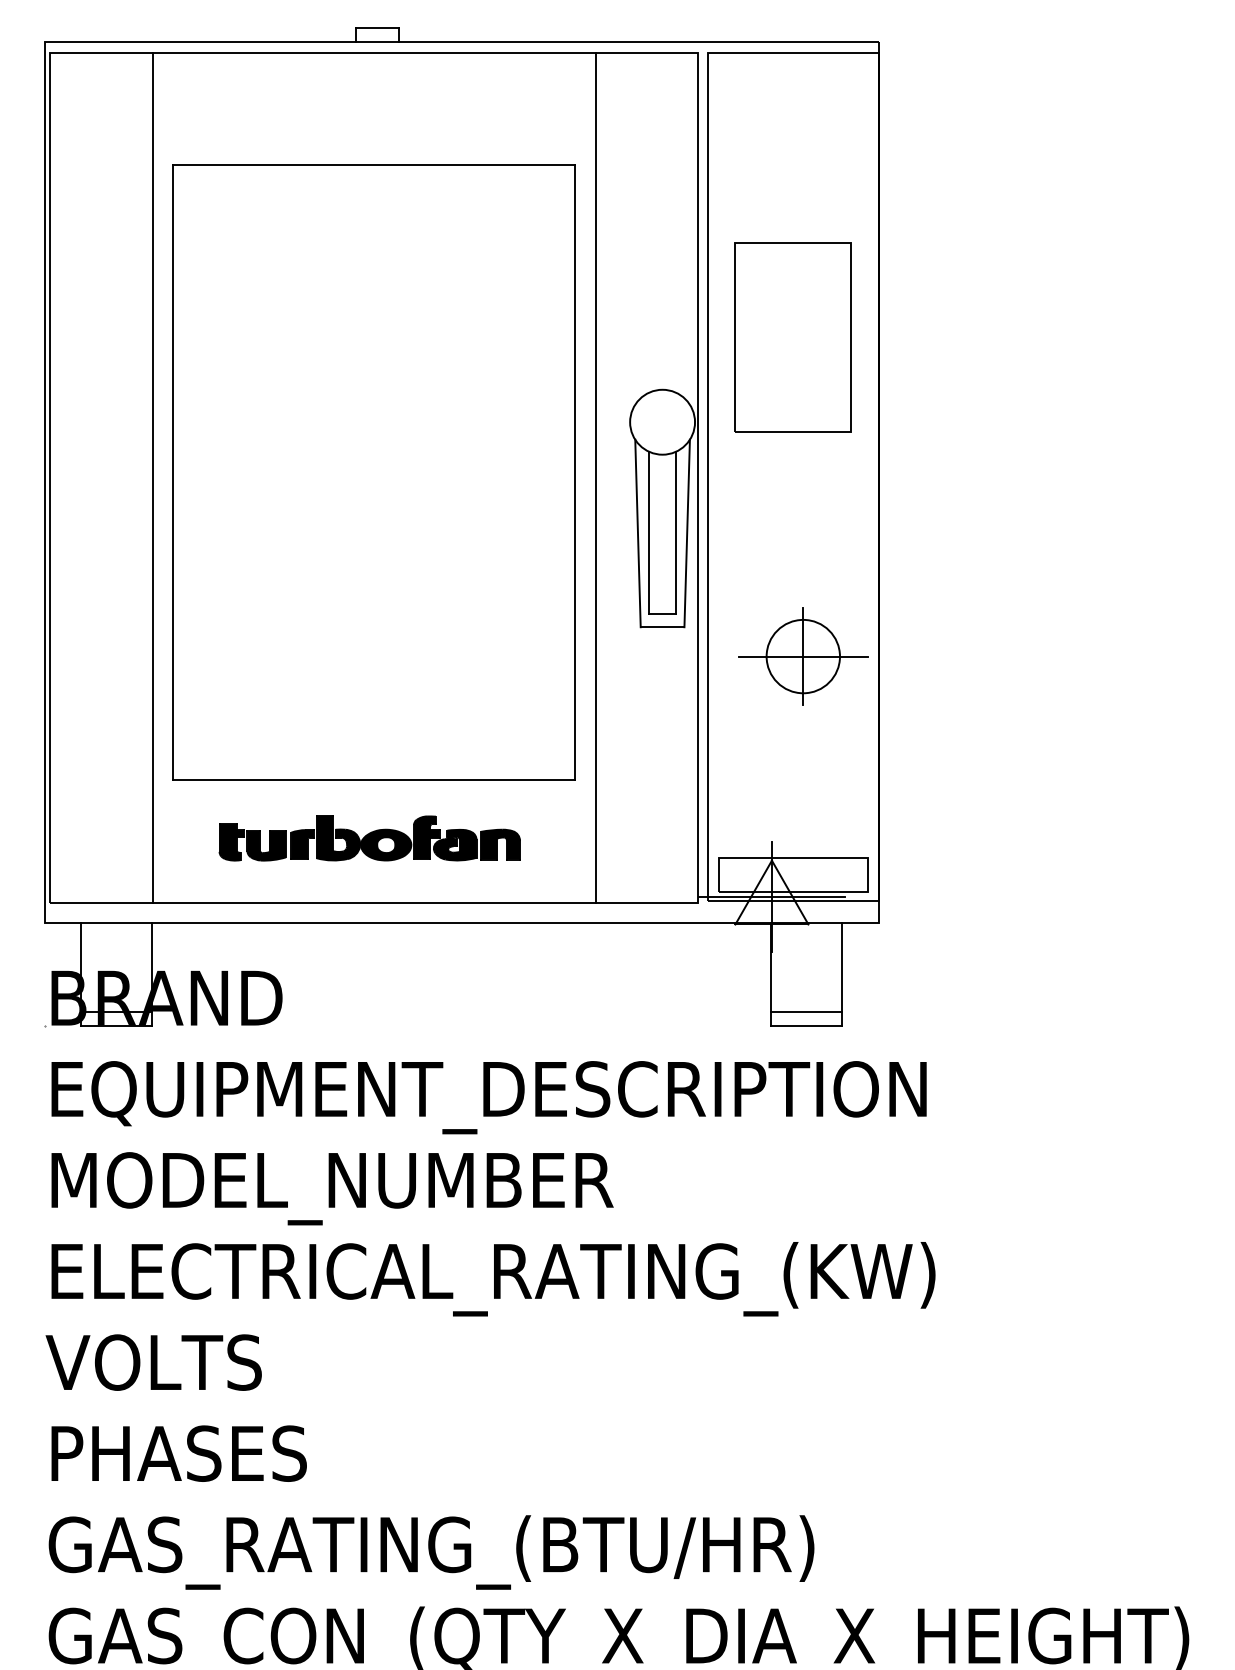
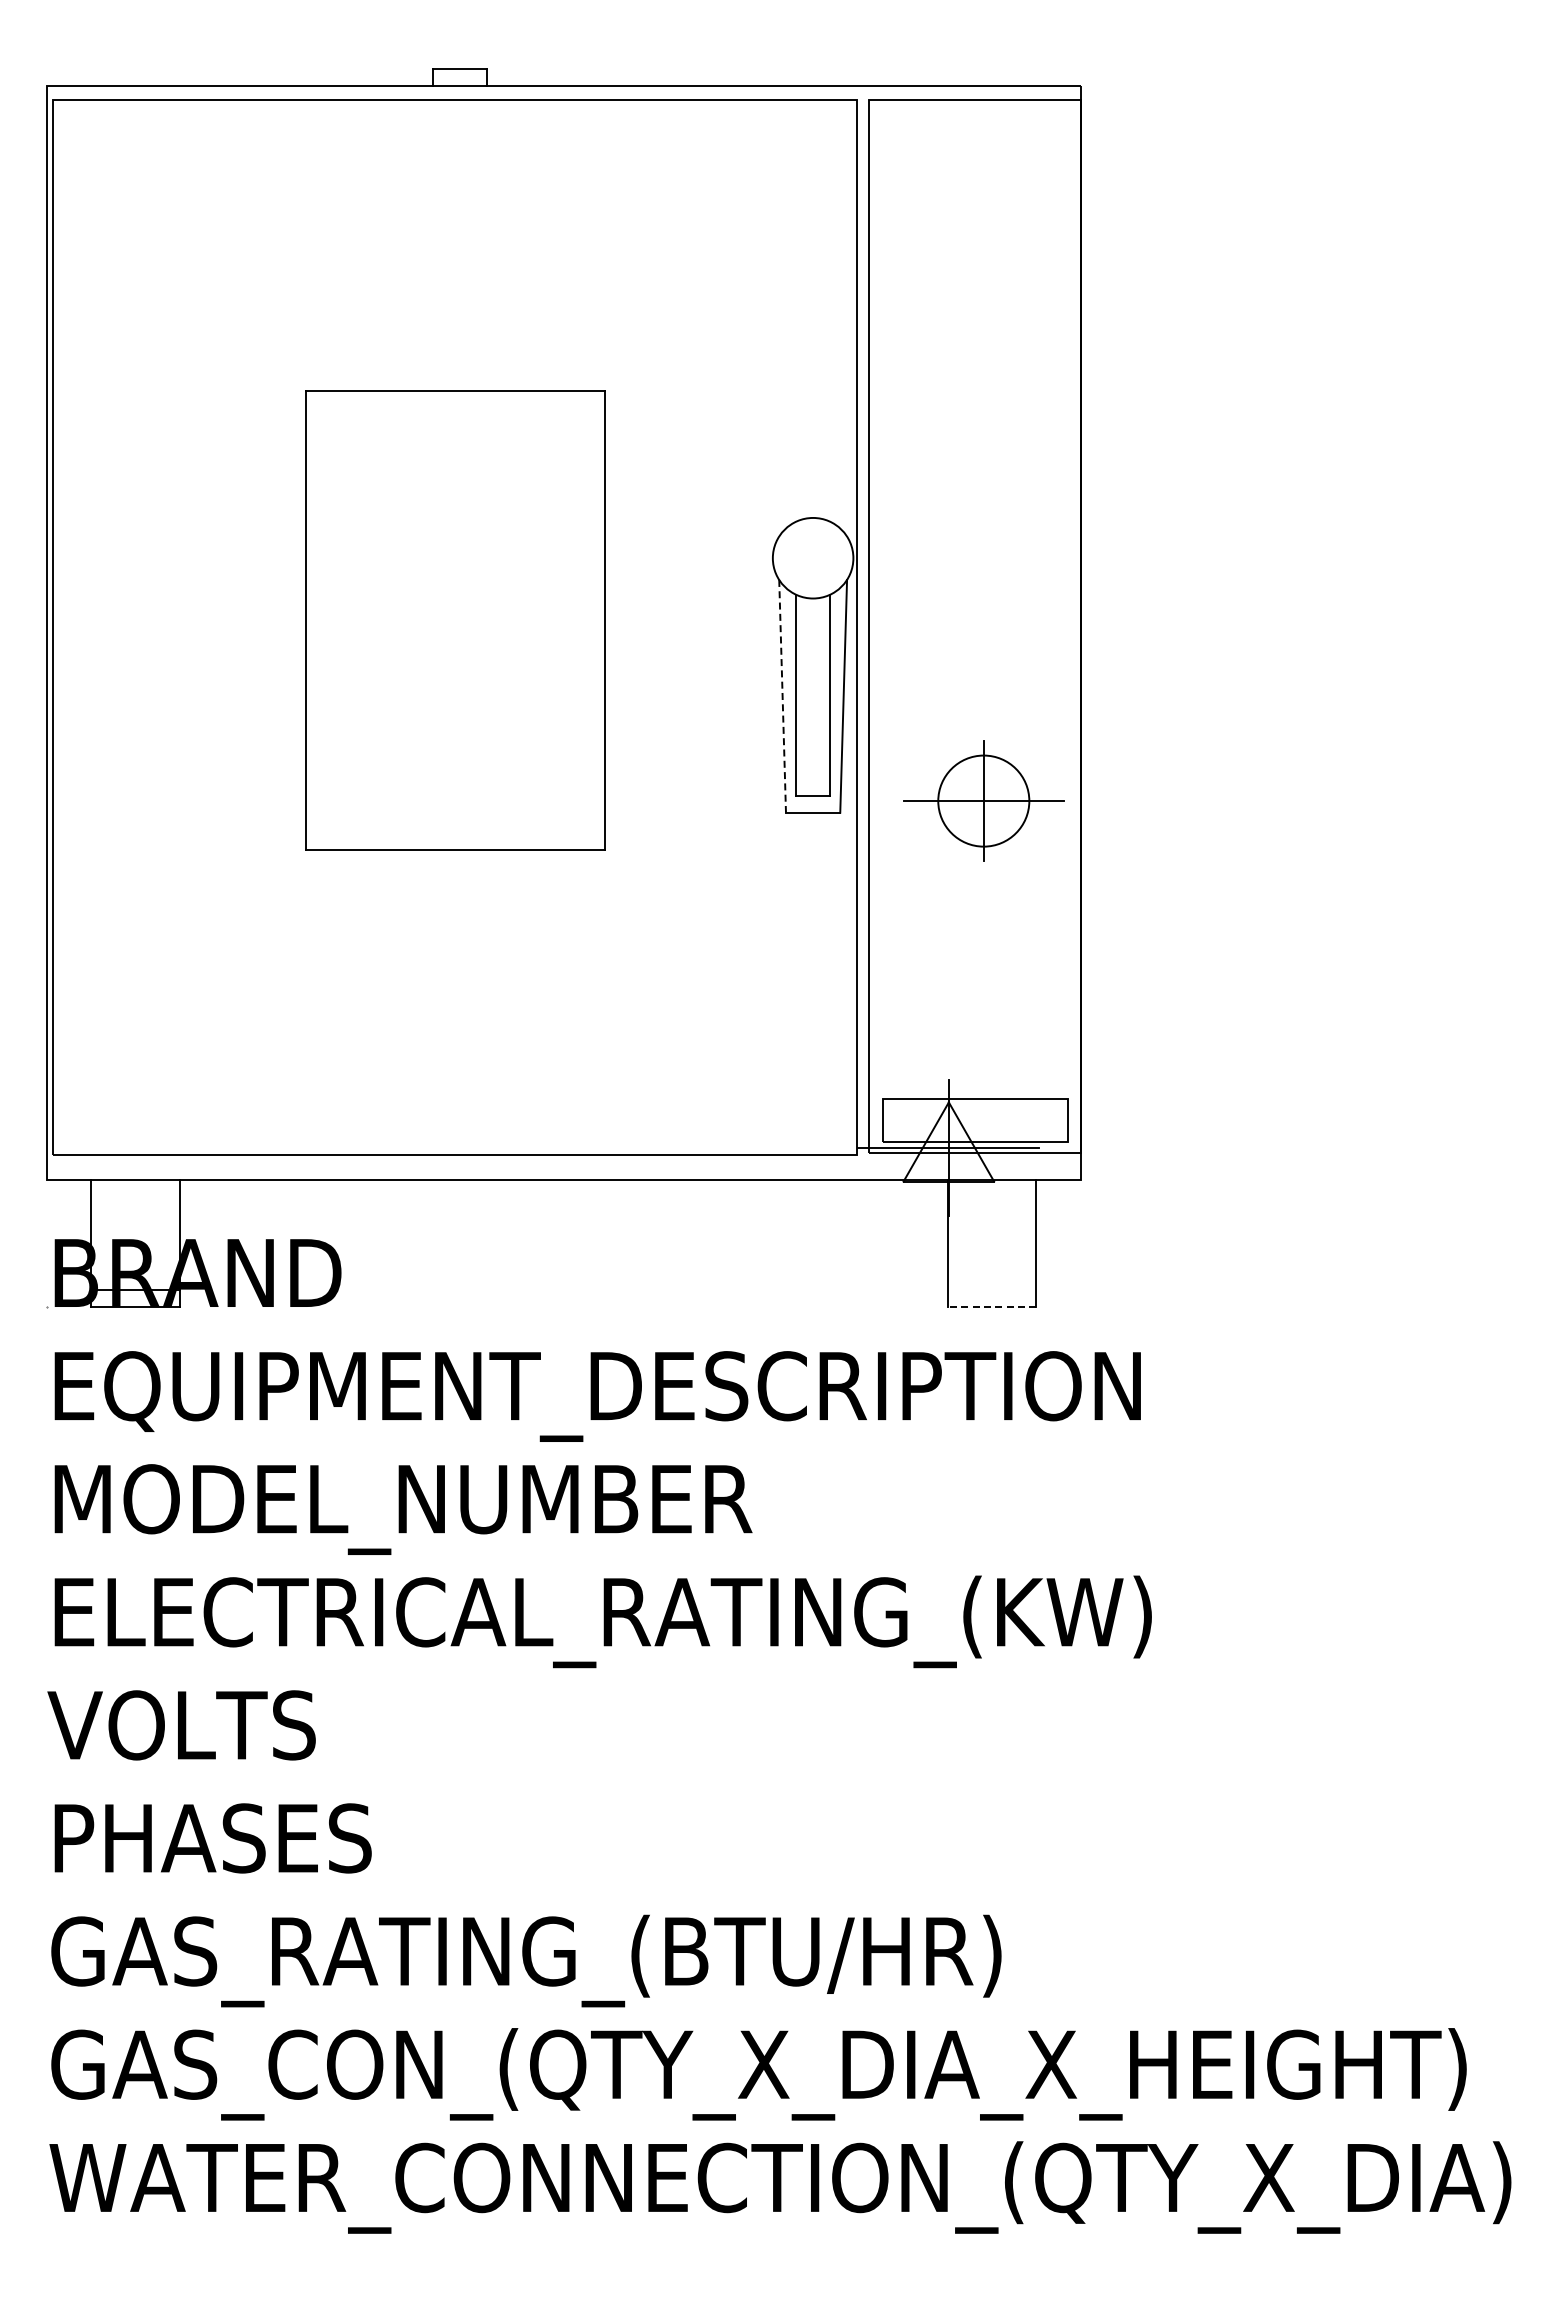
part: (792, 337) -> (974, 452), removed
part: (374, 472) -> (455, 620), size x0.6
line: (152, 478) -> (180, 627), removed
line: (596, 478) -> (730, 627), removed
line: (637, 533) -> (782, 696), solid -> dashed
part: (803, 656) -> (983, 800), moved
part: (369, 838) -> (449, 1074), removed
line: (806, 1012) -> (991, 1290), removed
line: (806, 1025) -> (991, 1307), solid -> dashed

